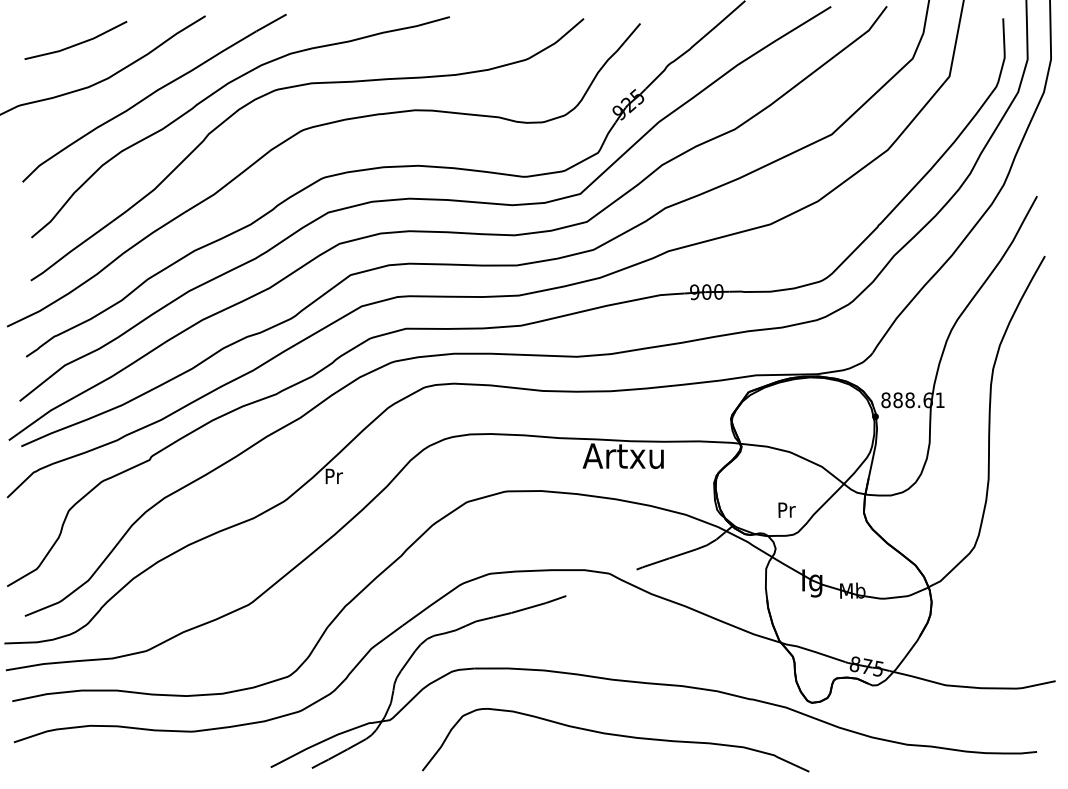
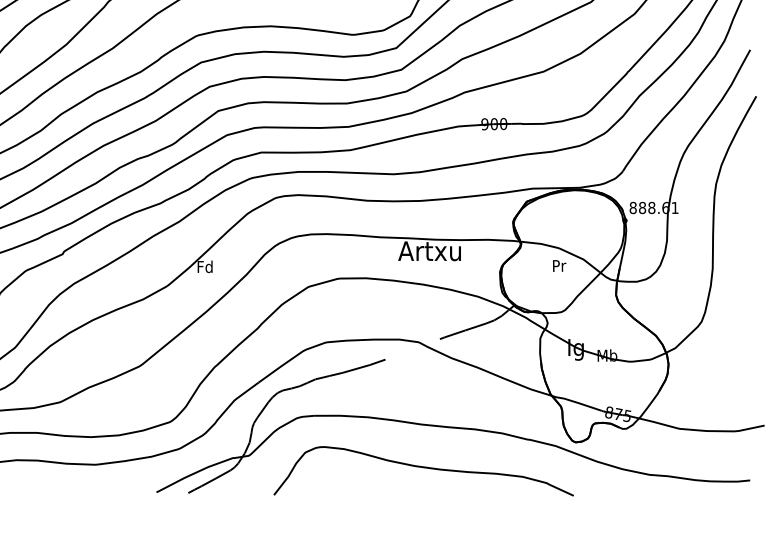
text: (333, 476) -> (205, 267), Pr -> Fd
text: (786, 509) -> (559, 265), moved

